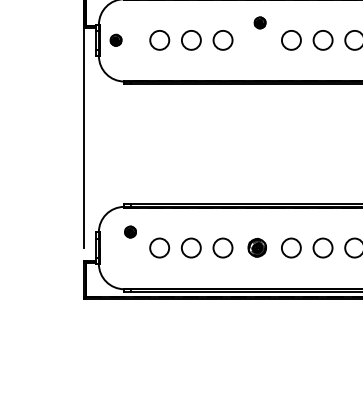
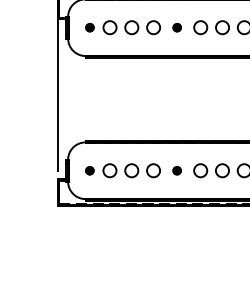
part: (259, 22) -> (176, 27), moved
part: (115, 40) -> (89, 27), moved
part: (129, 231) -> (89, 170), moved
part: (256, 247) -> (176, 170), size x0.62

